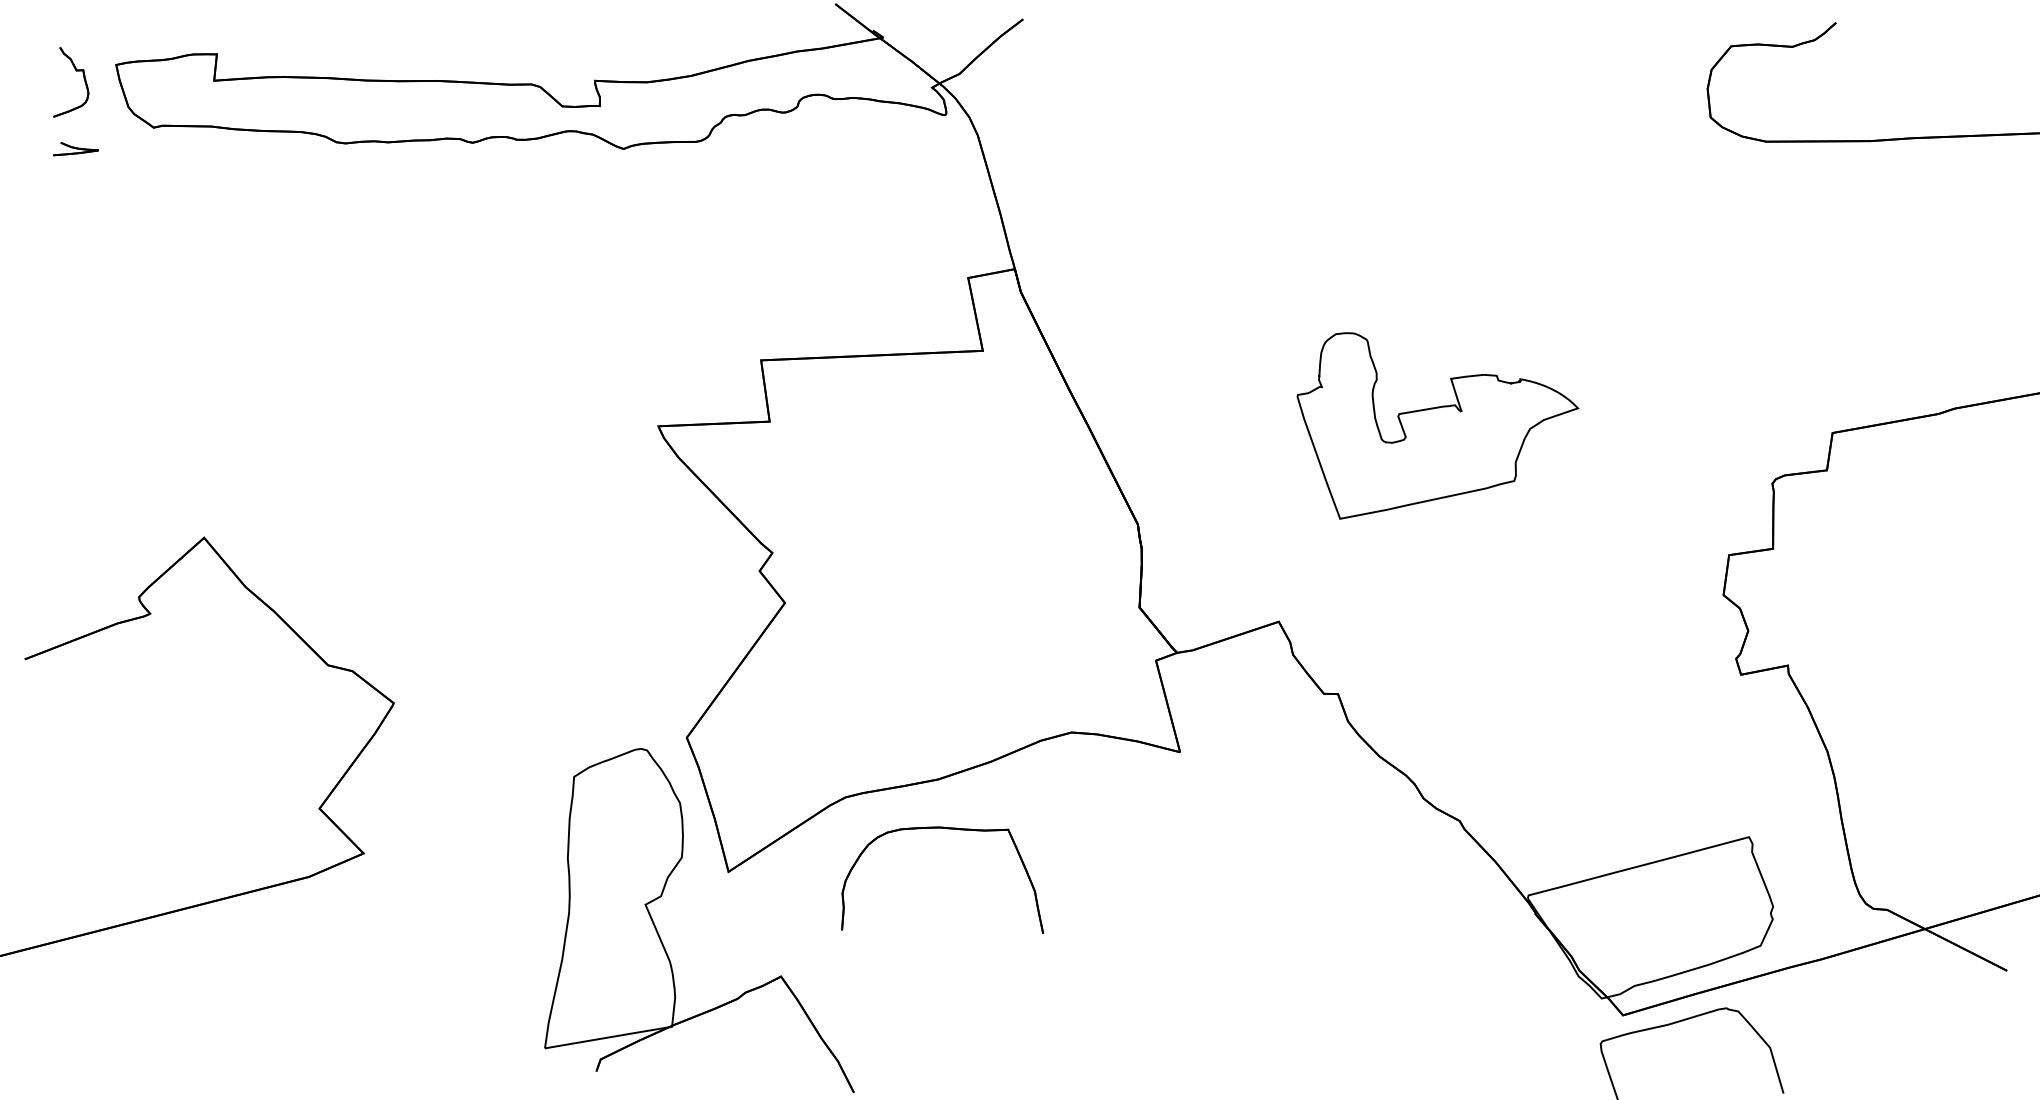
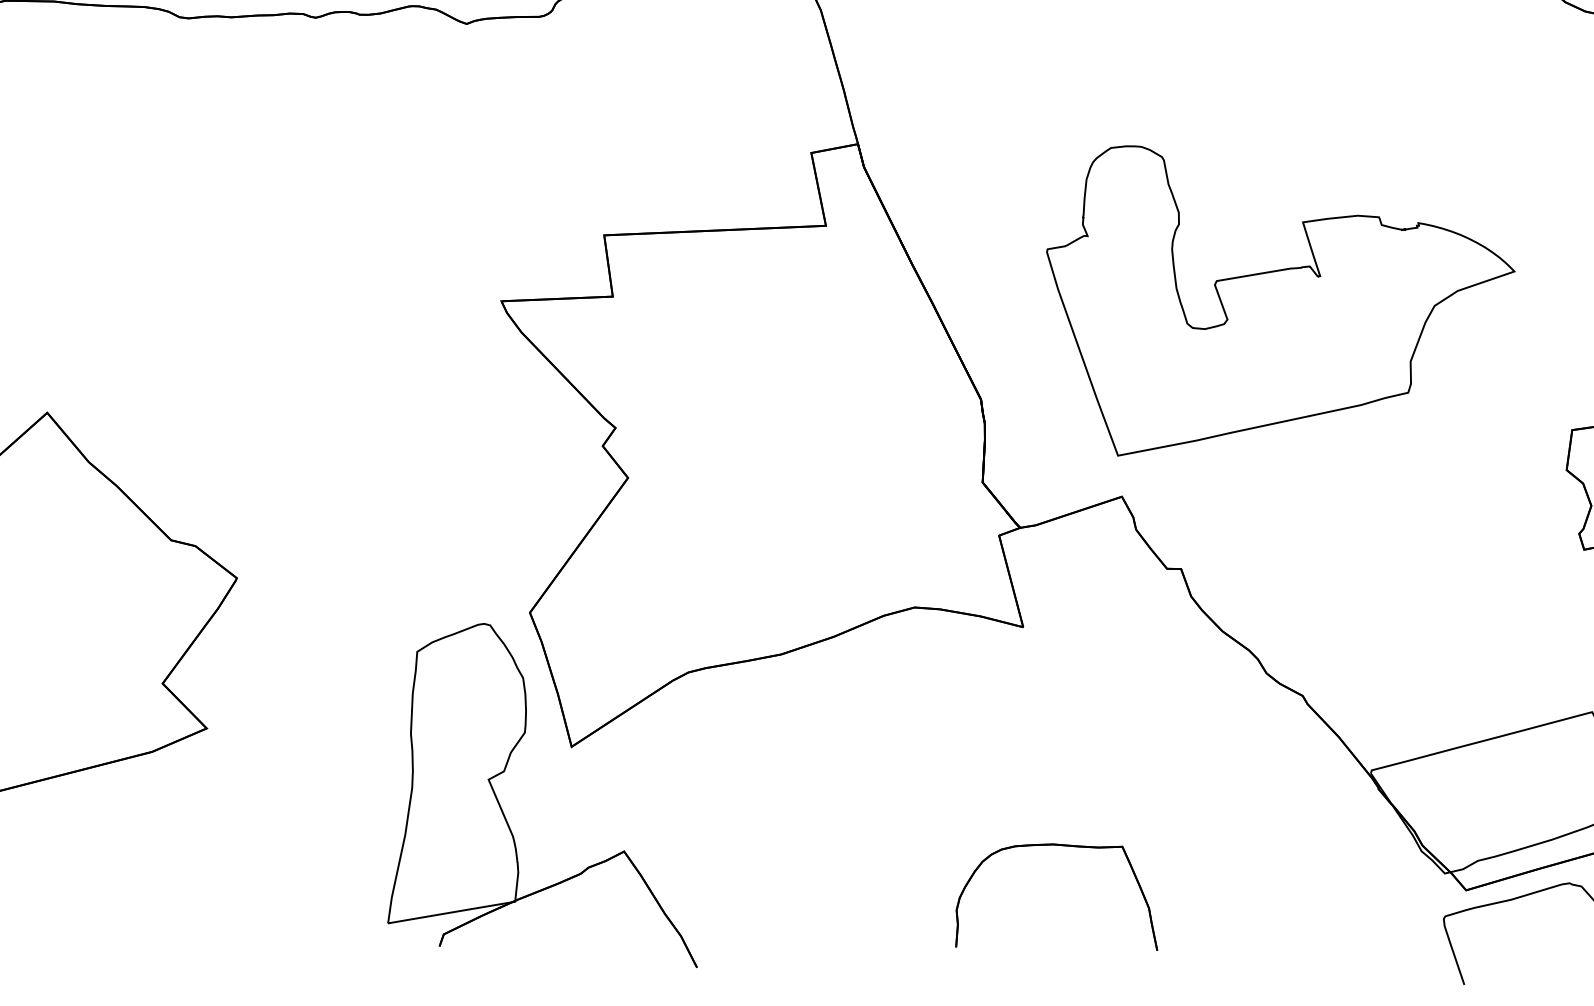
part: (1437, 425) -> (1280, 300), size x1.67
part: (947, 829) -> (1061, 846), moved

